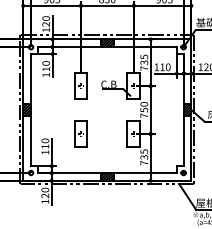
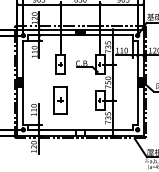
part: (80, 133) -> (60, 100), size x1.4
hatch: (106, 176) -> (79, 132), removed

